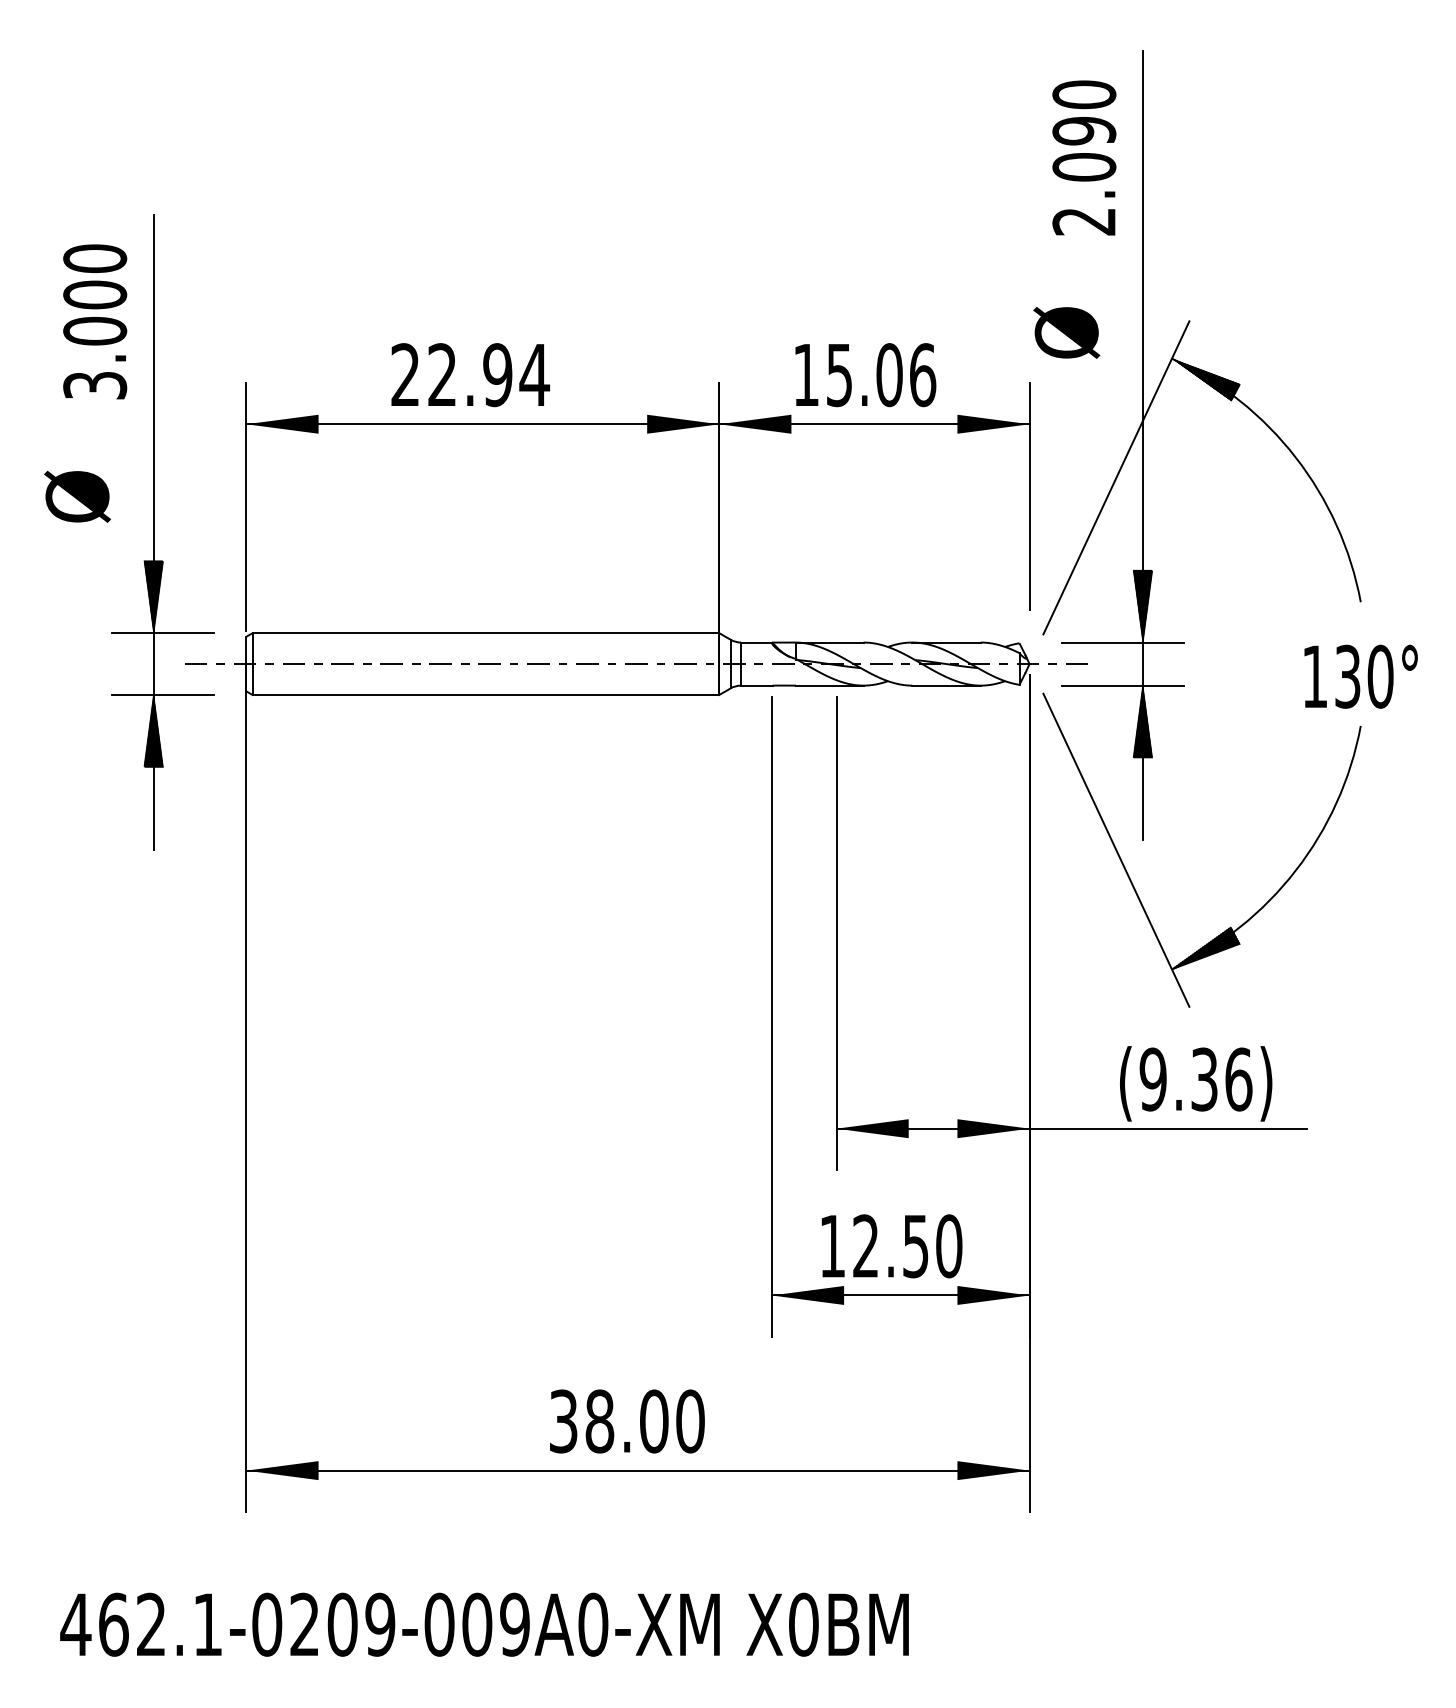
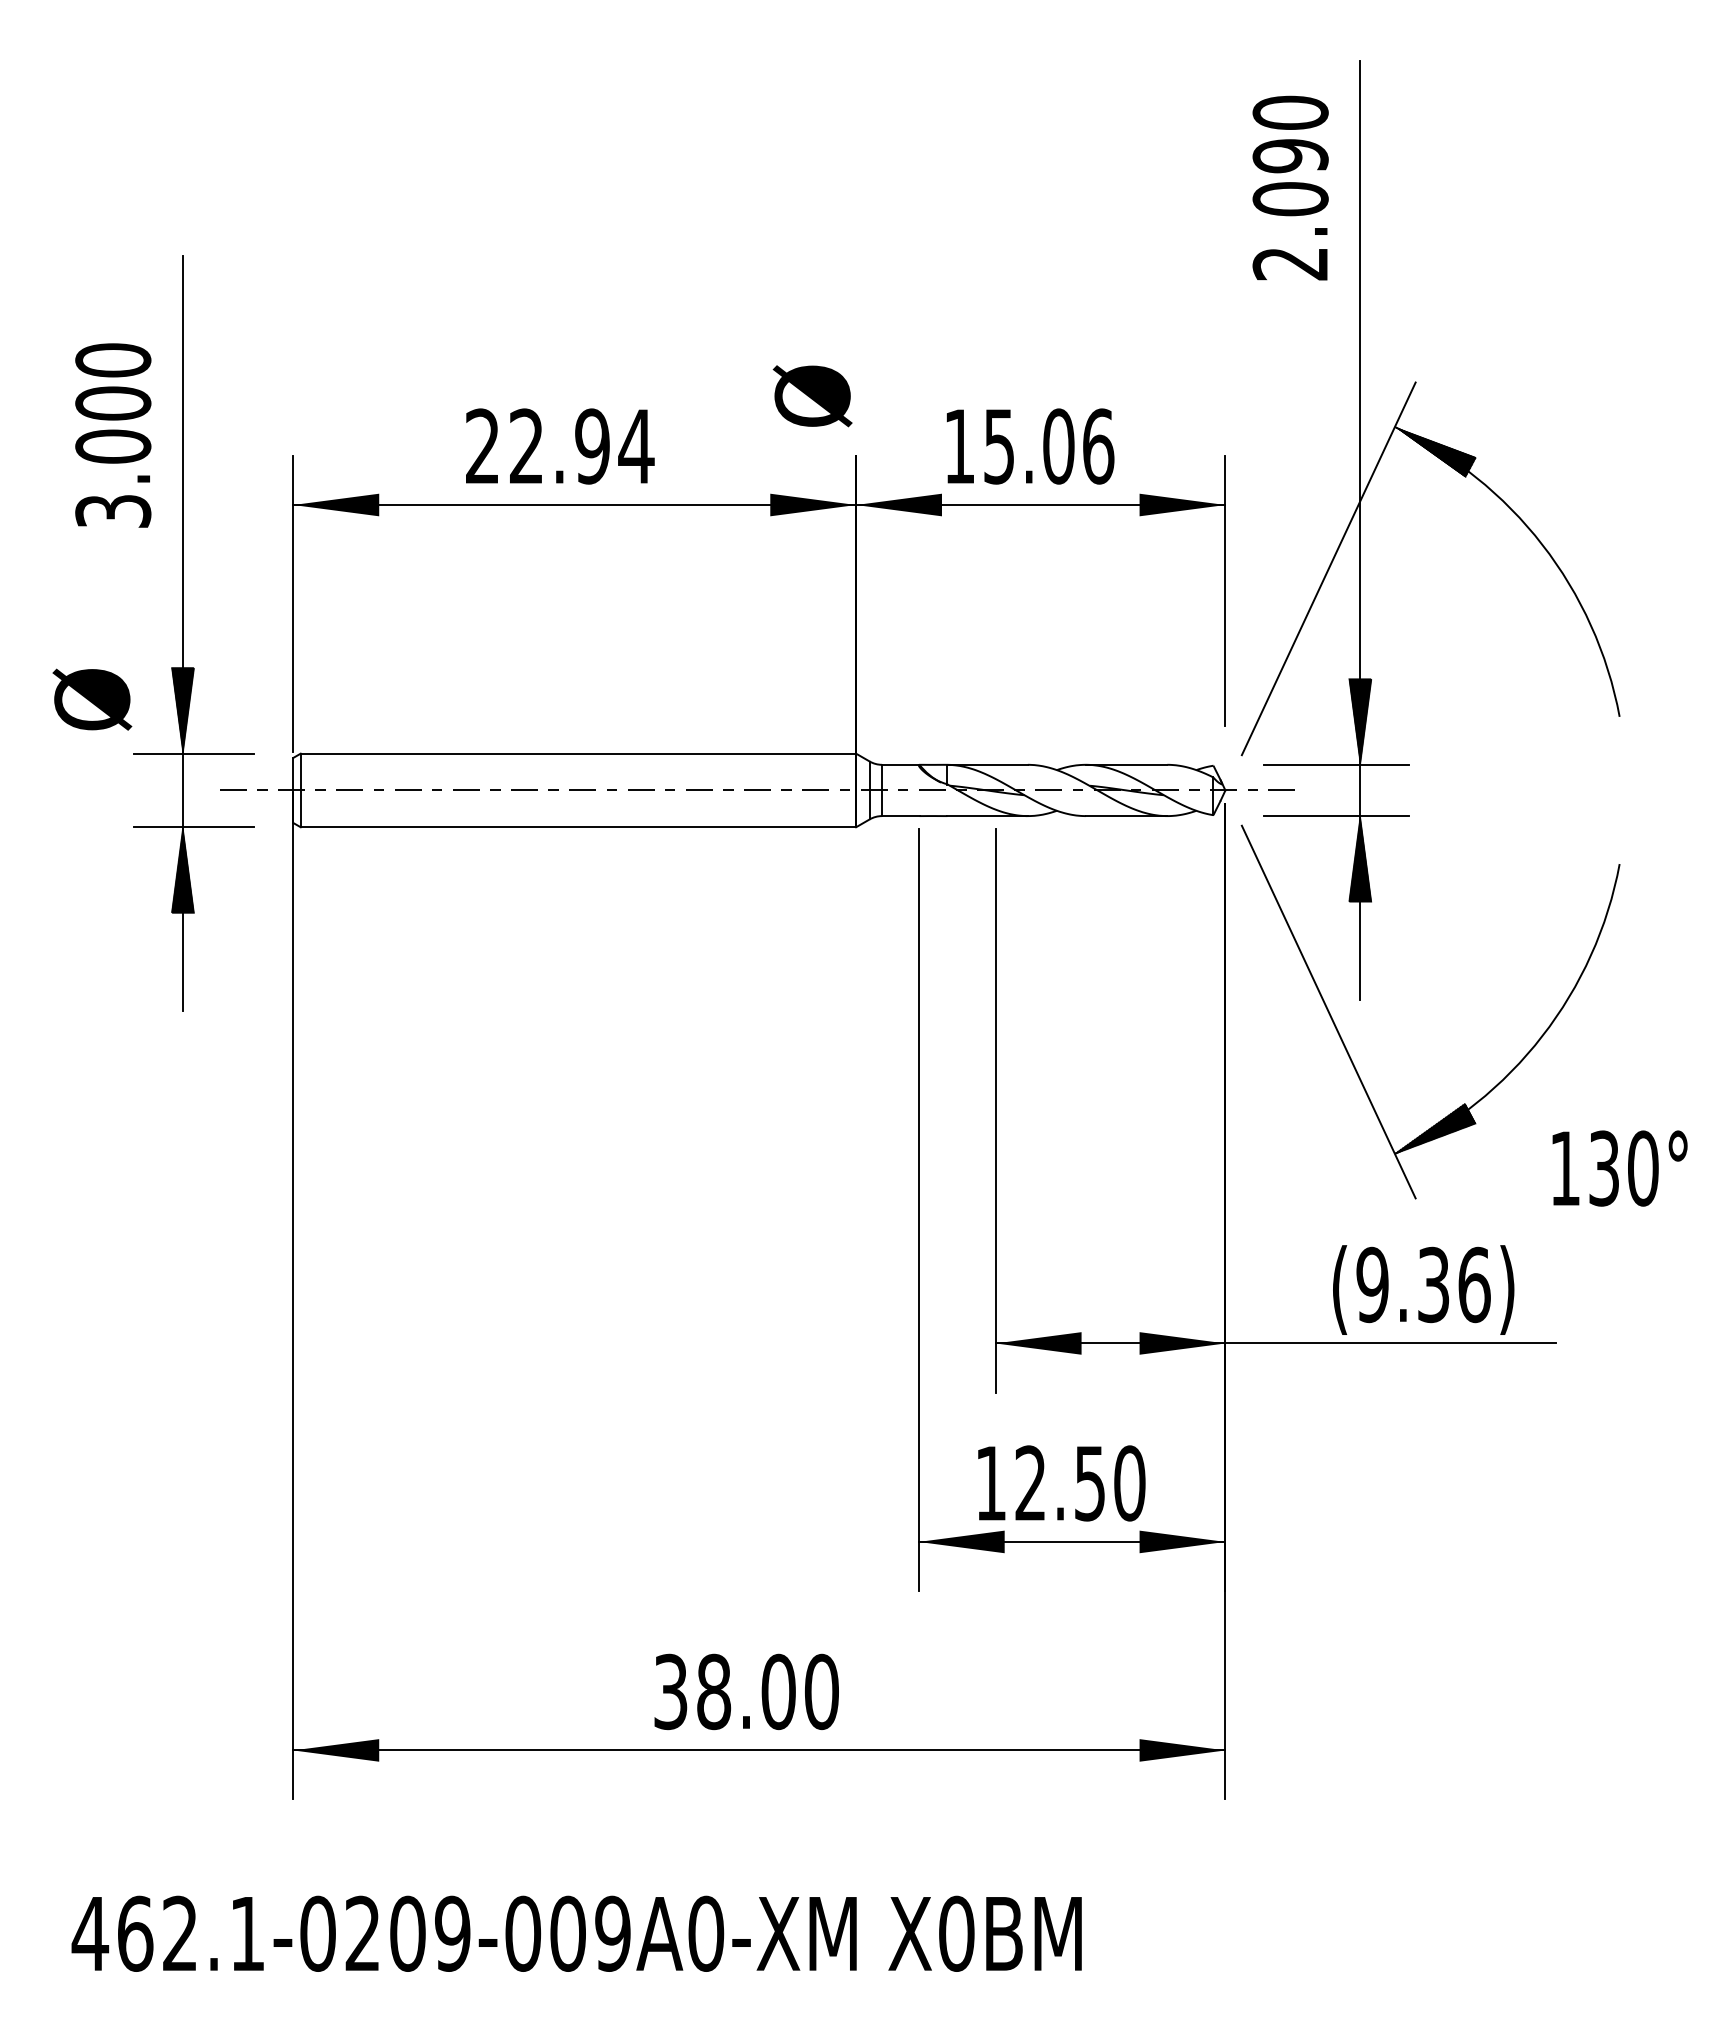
text: (95, 321) -> (113, 435), moved
text: (1066, 332) -> (812, 395), moved
text: (77, 496) -> (92, 699), moved
text: (1360, 676) -> (1619, 1168), moved

